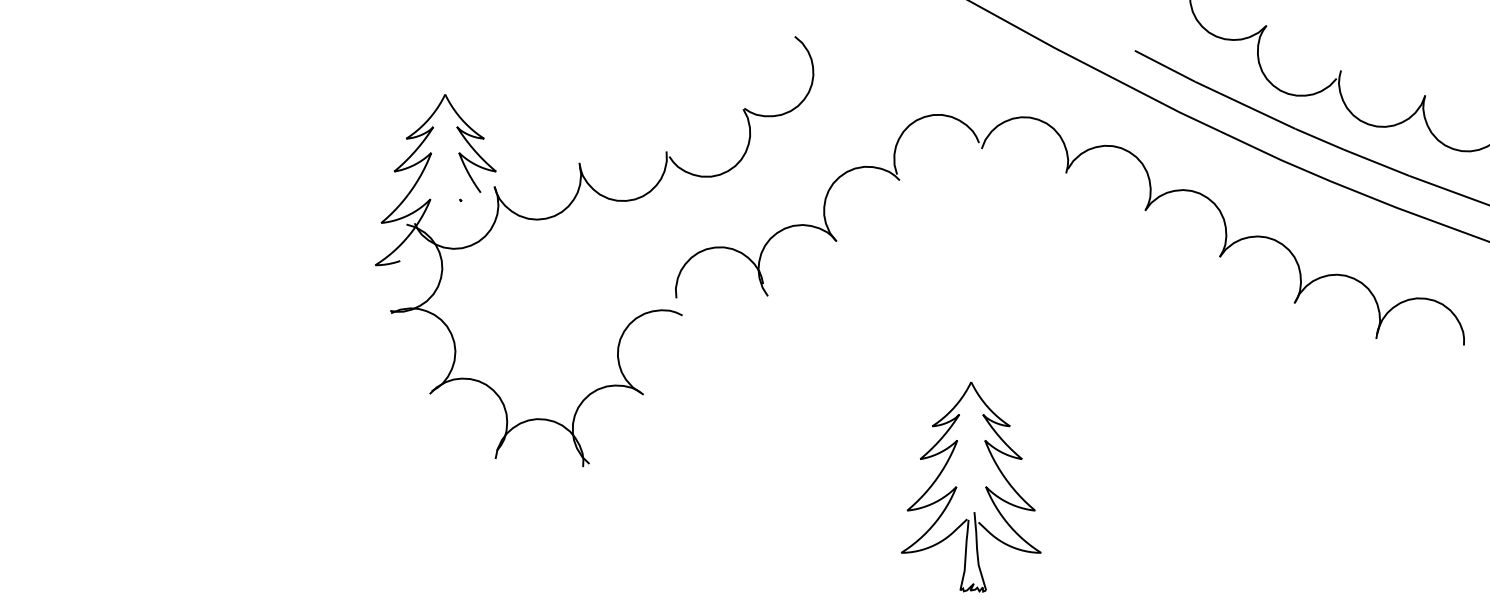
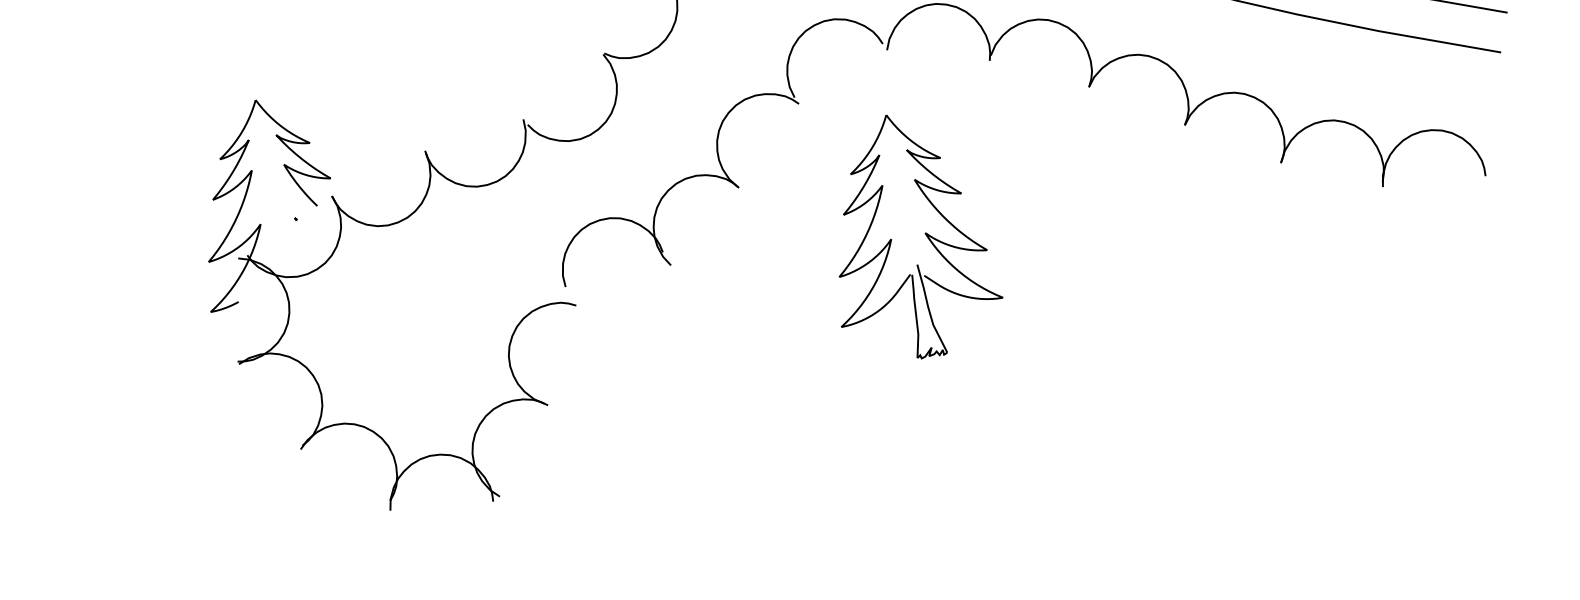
part: (985, 486) -> (924, 232), moved

